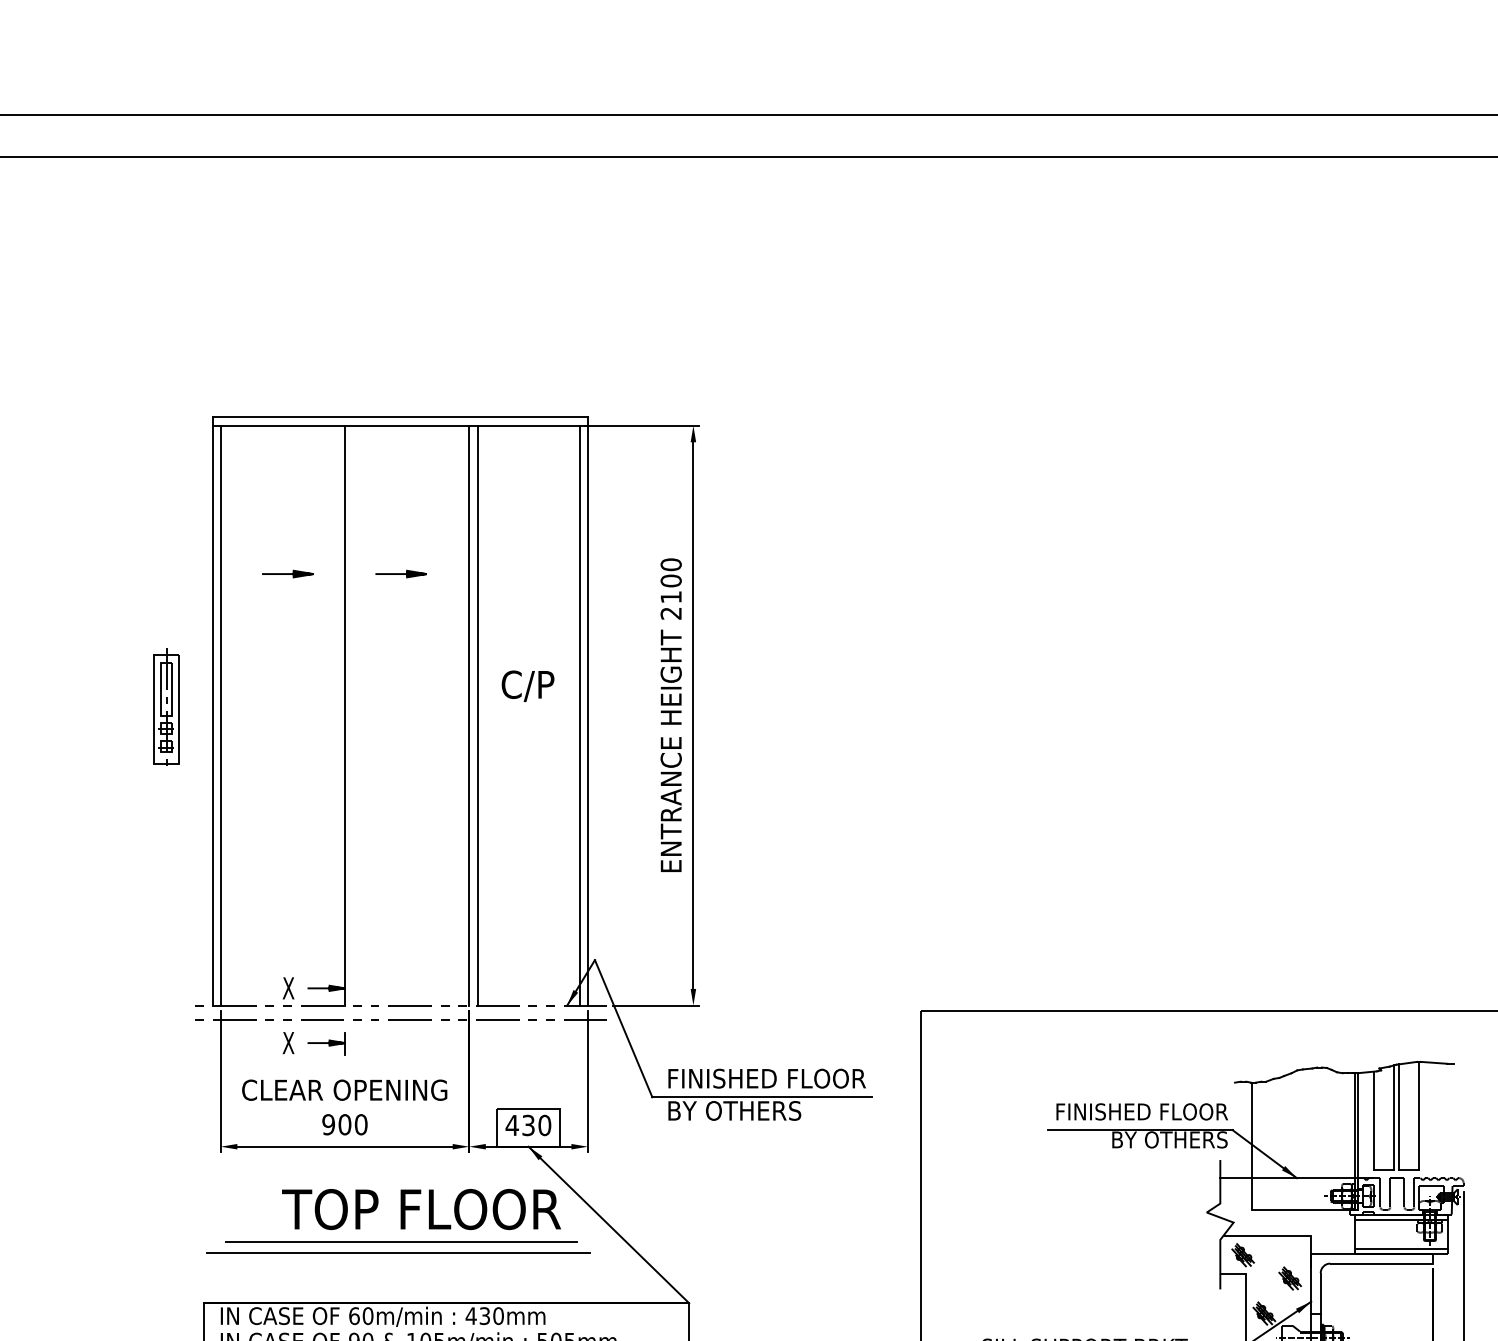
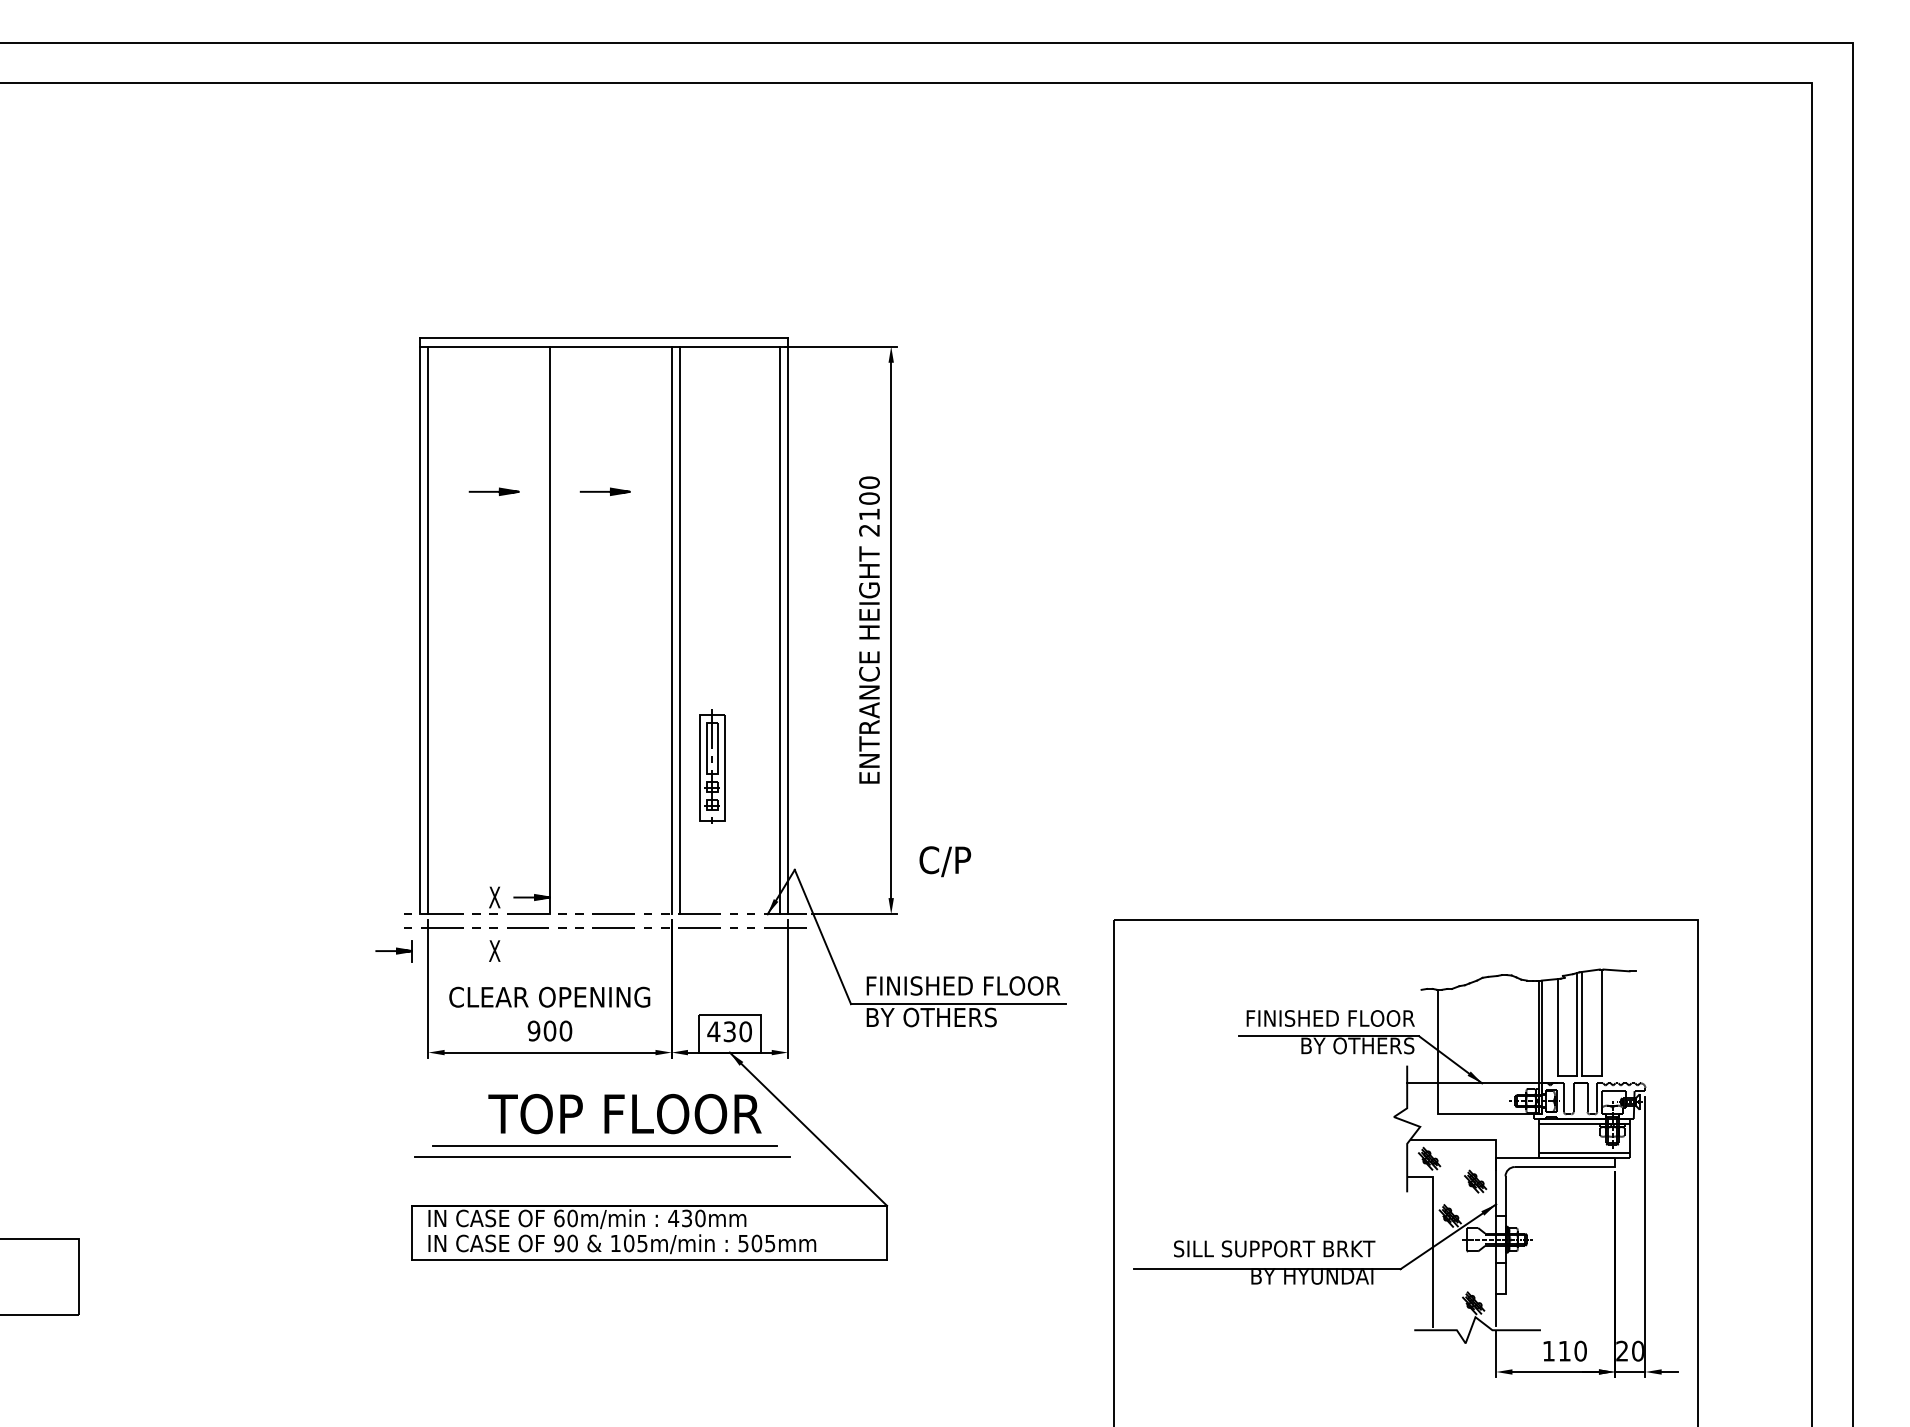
text: (528, 686) -> (945, 861), moved
part: (166, 707) -> (712, 766), moved
part: (326, 1043) -> (393, 951), moved

